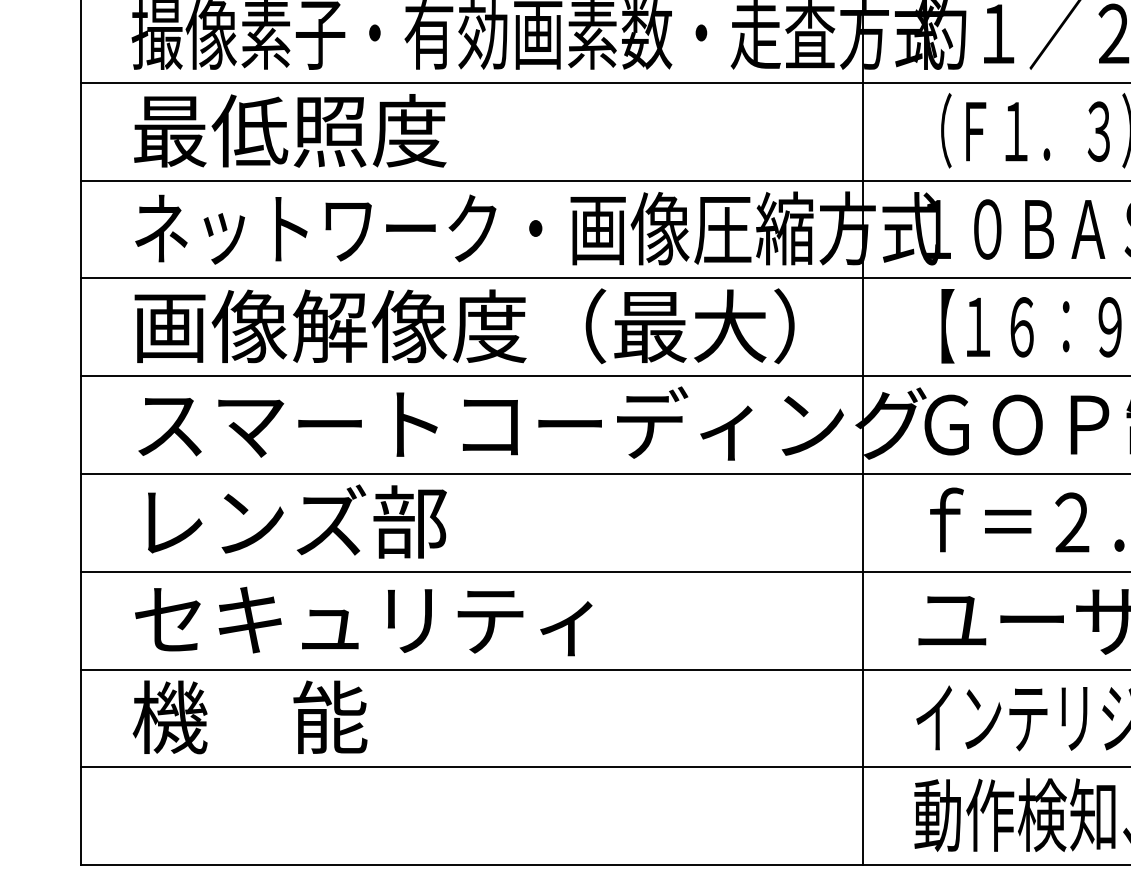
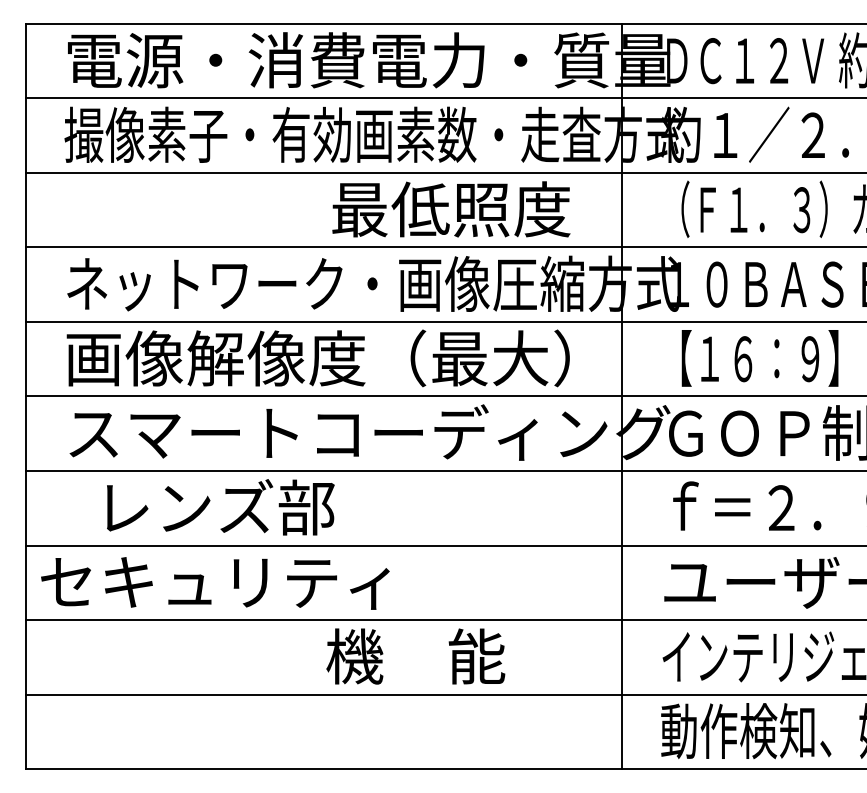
text: (290, 130) -> (451, 209), moved
text: (296, 521) -> (220, 507), moved
text: (363, 621) -> (215, 583), moved
text: (249, 717) -> (415, 656), moved

